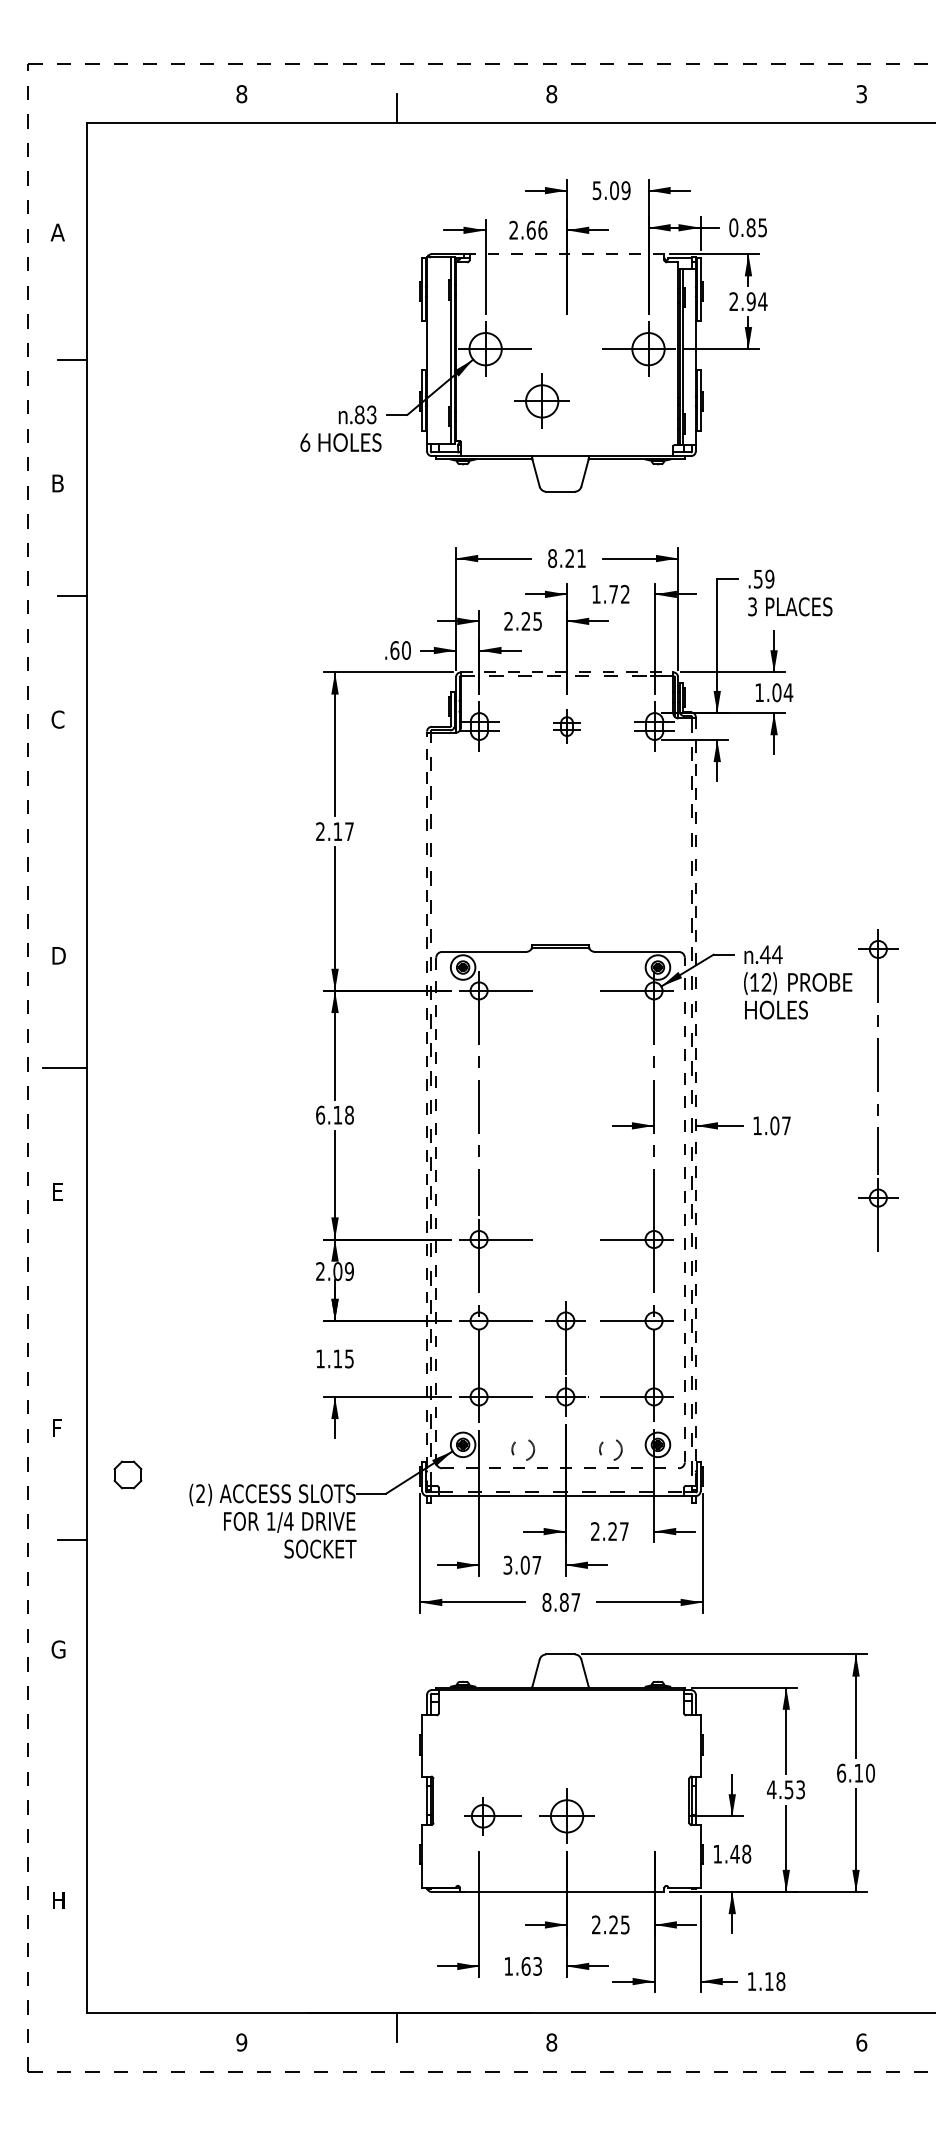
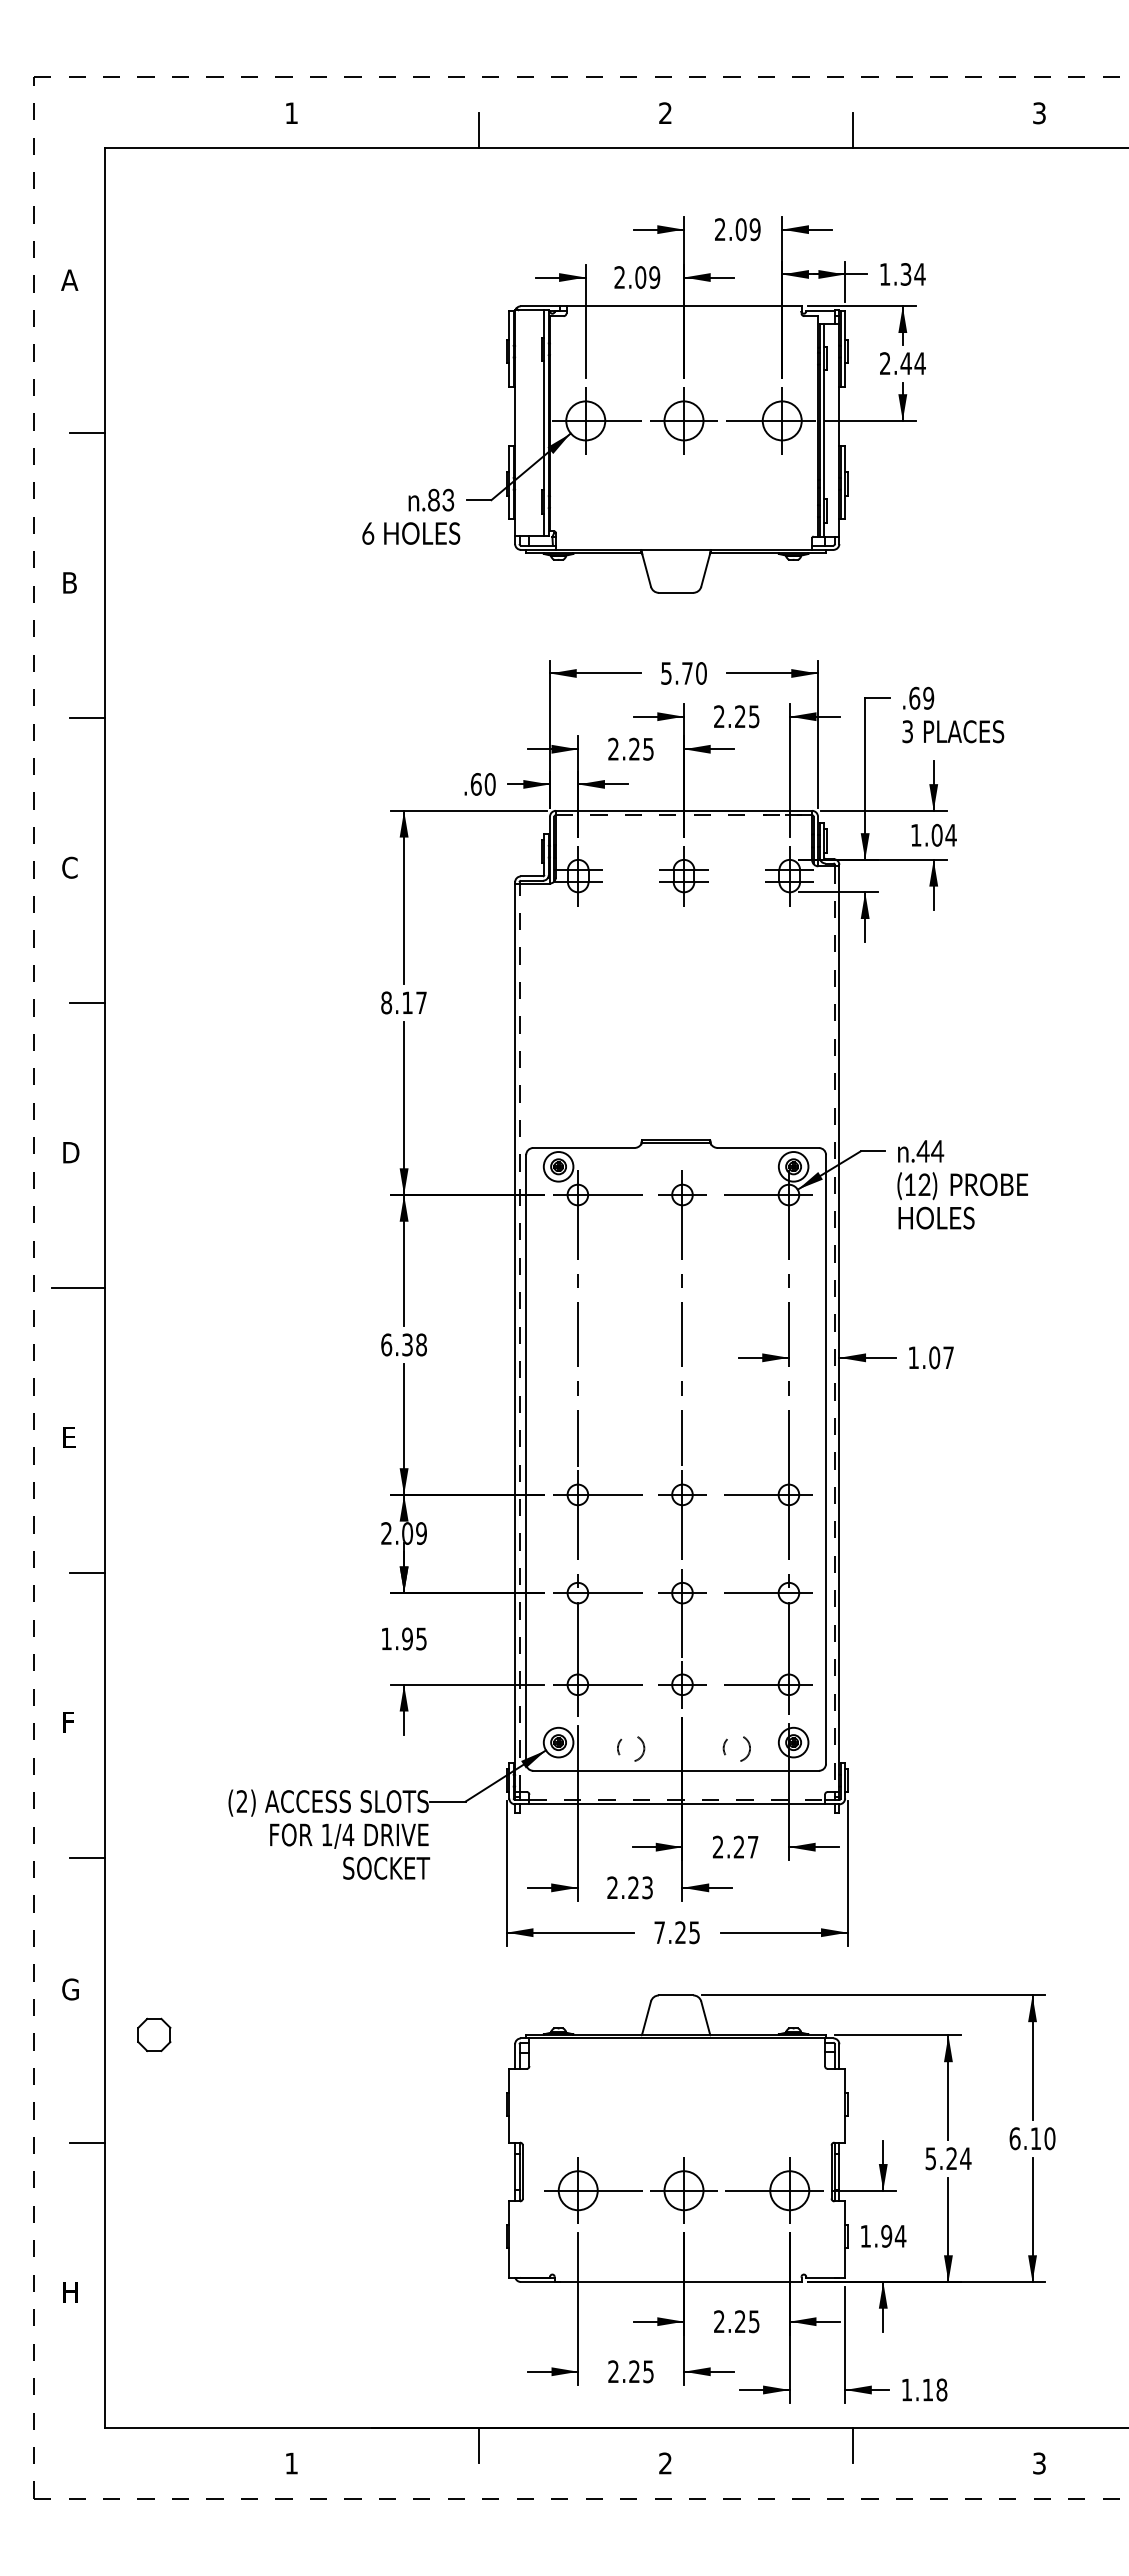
text: (241, 94) -> (291, 113), 8 -> 1
text: (551, 94) -> (665, 113), 8 -> 2
line: (707, 108) -> (853, 130), added
text: (597, 190) -> (720, 229), 5.09 -> 2.09
text: (748, 227) -> (902, 274), 0.85 -> 1.34
text: (536, 230) -> (647, 277), 2.66 -> 2.09
line: (564, 254) -> (680, 306), dashed -> solid
text: (750, 301) -> (905, 363), 2.94 -> 2.44
part: (541, 401) -> (683, 420), moved
text: (566, 558) -> (683, 673), 8.21 -> 5.70
text: (758, 578) -> (914, 697), .59 -> .69
text: (610, 594) -> (736, 716), 1.72 -> 2.25
line: (567, 672) -> (684, 810), dashed -> solid
part: (566, 726) -> (683, 876), size x1.43
text: (320, 831) -> (386, 1002), 2.17 -> 8.17
line: (72, 832) -> (87, 1003), added
part: (878, 1089) -> (682, 1364), moved
line: (695, 1104) -> (839, 1332), dashed -> solid
line: (427, 1112) -> (515, 1341), dashed -> solid
text: (337, 1114) -> (407, 1344), 6.18 -> 6.38
line: (685, 1209) -> (826, 1458), dashed -> solid
line: (436, 1210) -> (526, 1459), dashed -> solid
line: (72, 1303) -> (87, 1572), added
text: (337, 1358) -> (407, 1638), 1.15 -> 1.95
line: (560, 1467) -> (676, 1770), dashed -> solid
part: (128, 1474) -> (154, 2034), moved
text: (521, 1564) -> (629, 1887), 3.07 -> 2.23
text: (560, 1602) -> (676, 1932), 8.87 -> 7.25
line: (72, 1776) -> (87, 2142), added
text: (786, 1789) -> (948, 2158), 4.53 -> 5.24
part: (492, 1816) -> (593, 2190), size x1.43
part: (642, 1816) -> (774, 2190), added
text: (740, 1853) -> (893, 2235), 1.48 -> 1.94
text: (522, 1966) -> (630, 2371), 1.63 -> 2.25
line: (707, 2027) -> (853, 2445), added
text: (241, 2042) -> (291, 2463), 9 -> 1
text: (551, 2042) -> (665, 2463), 8 -> 2
text: (861, 2042) -> (1039, 2463), 6 -> 3

